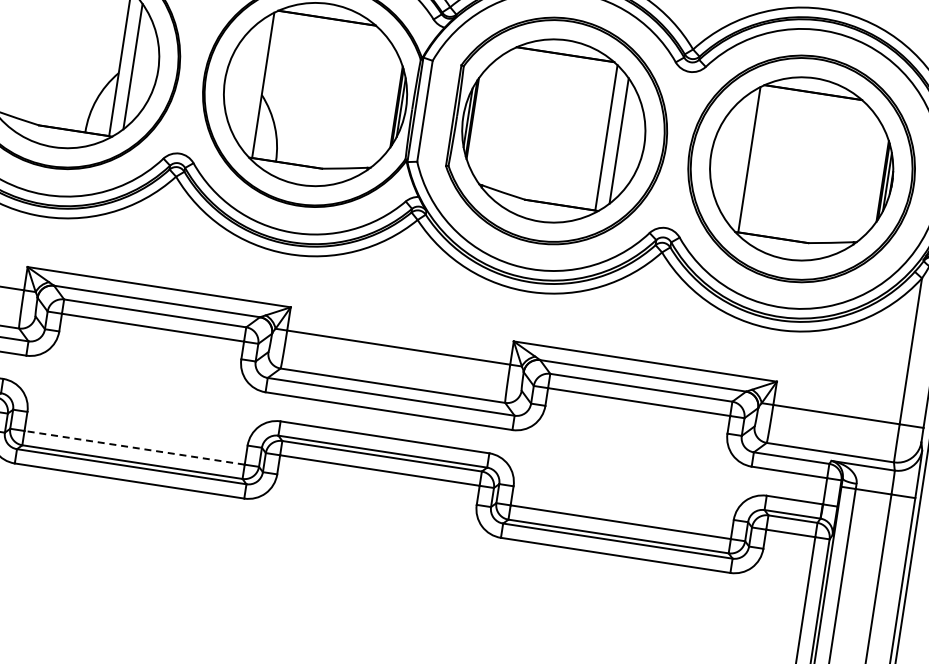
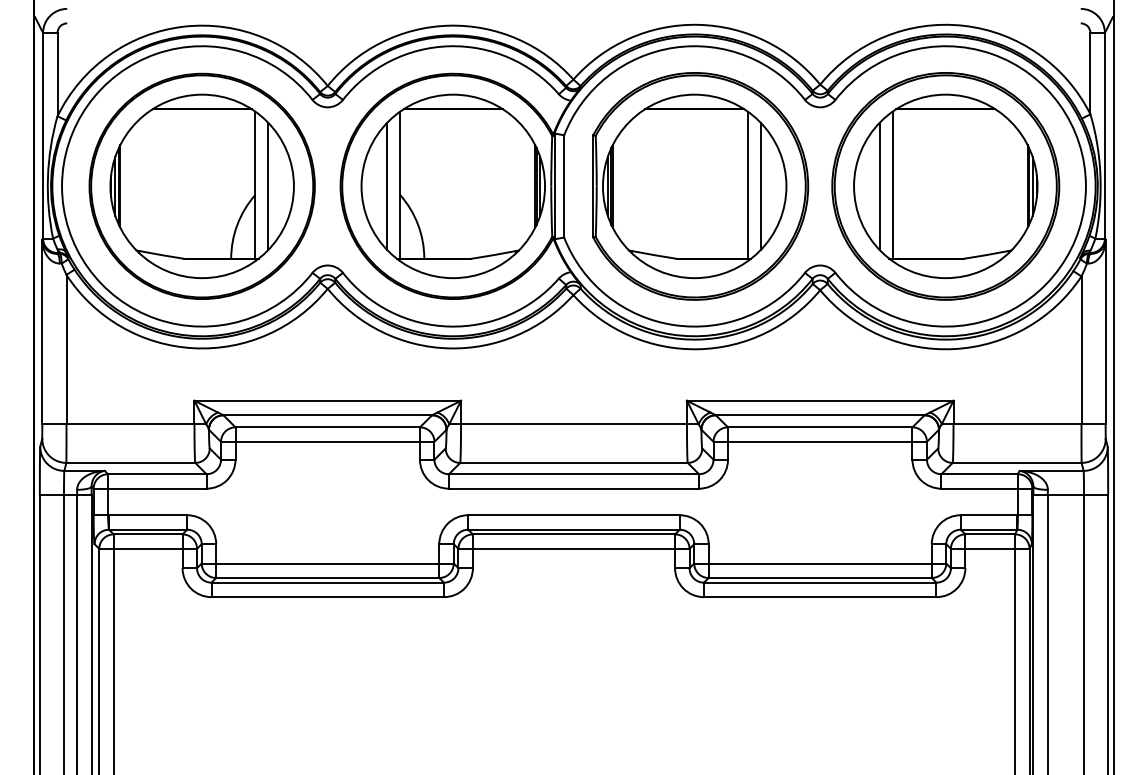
line: (250, 83) -> (387, 185), added
line: (736, 158) -> (879, 185), added
line: (134, 447) -> (327, 563), dashed -> solid

